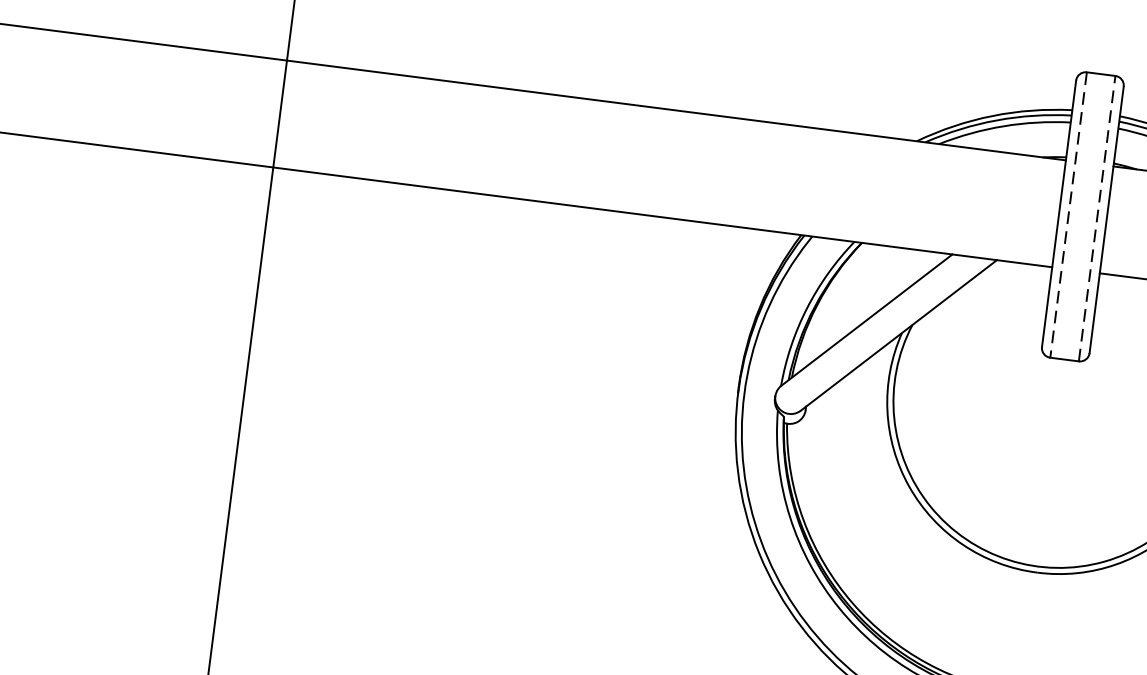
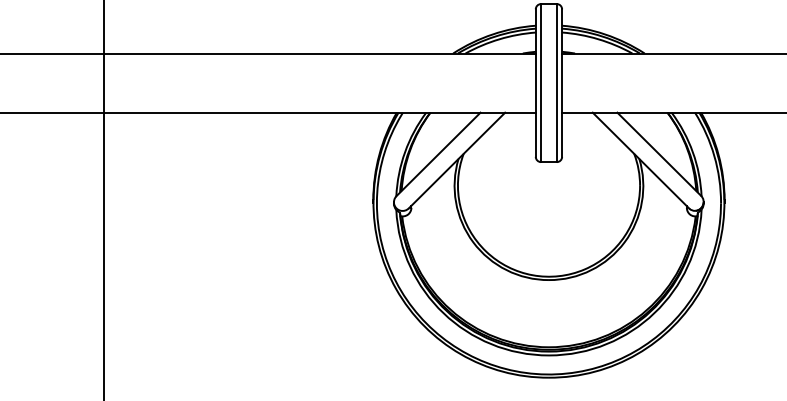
line: (1069, 215) -> (541, 83), dashed -> solid
line: (1096, 217) -> (556, 82), dashed -> solid

